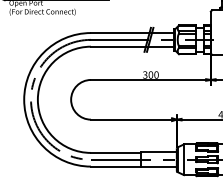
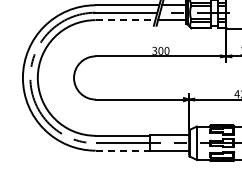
line: (118, 46) -> (125, 19), solid -> dashed
line: (115, 166) -> (122, 150), solid -> dashed

